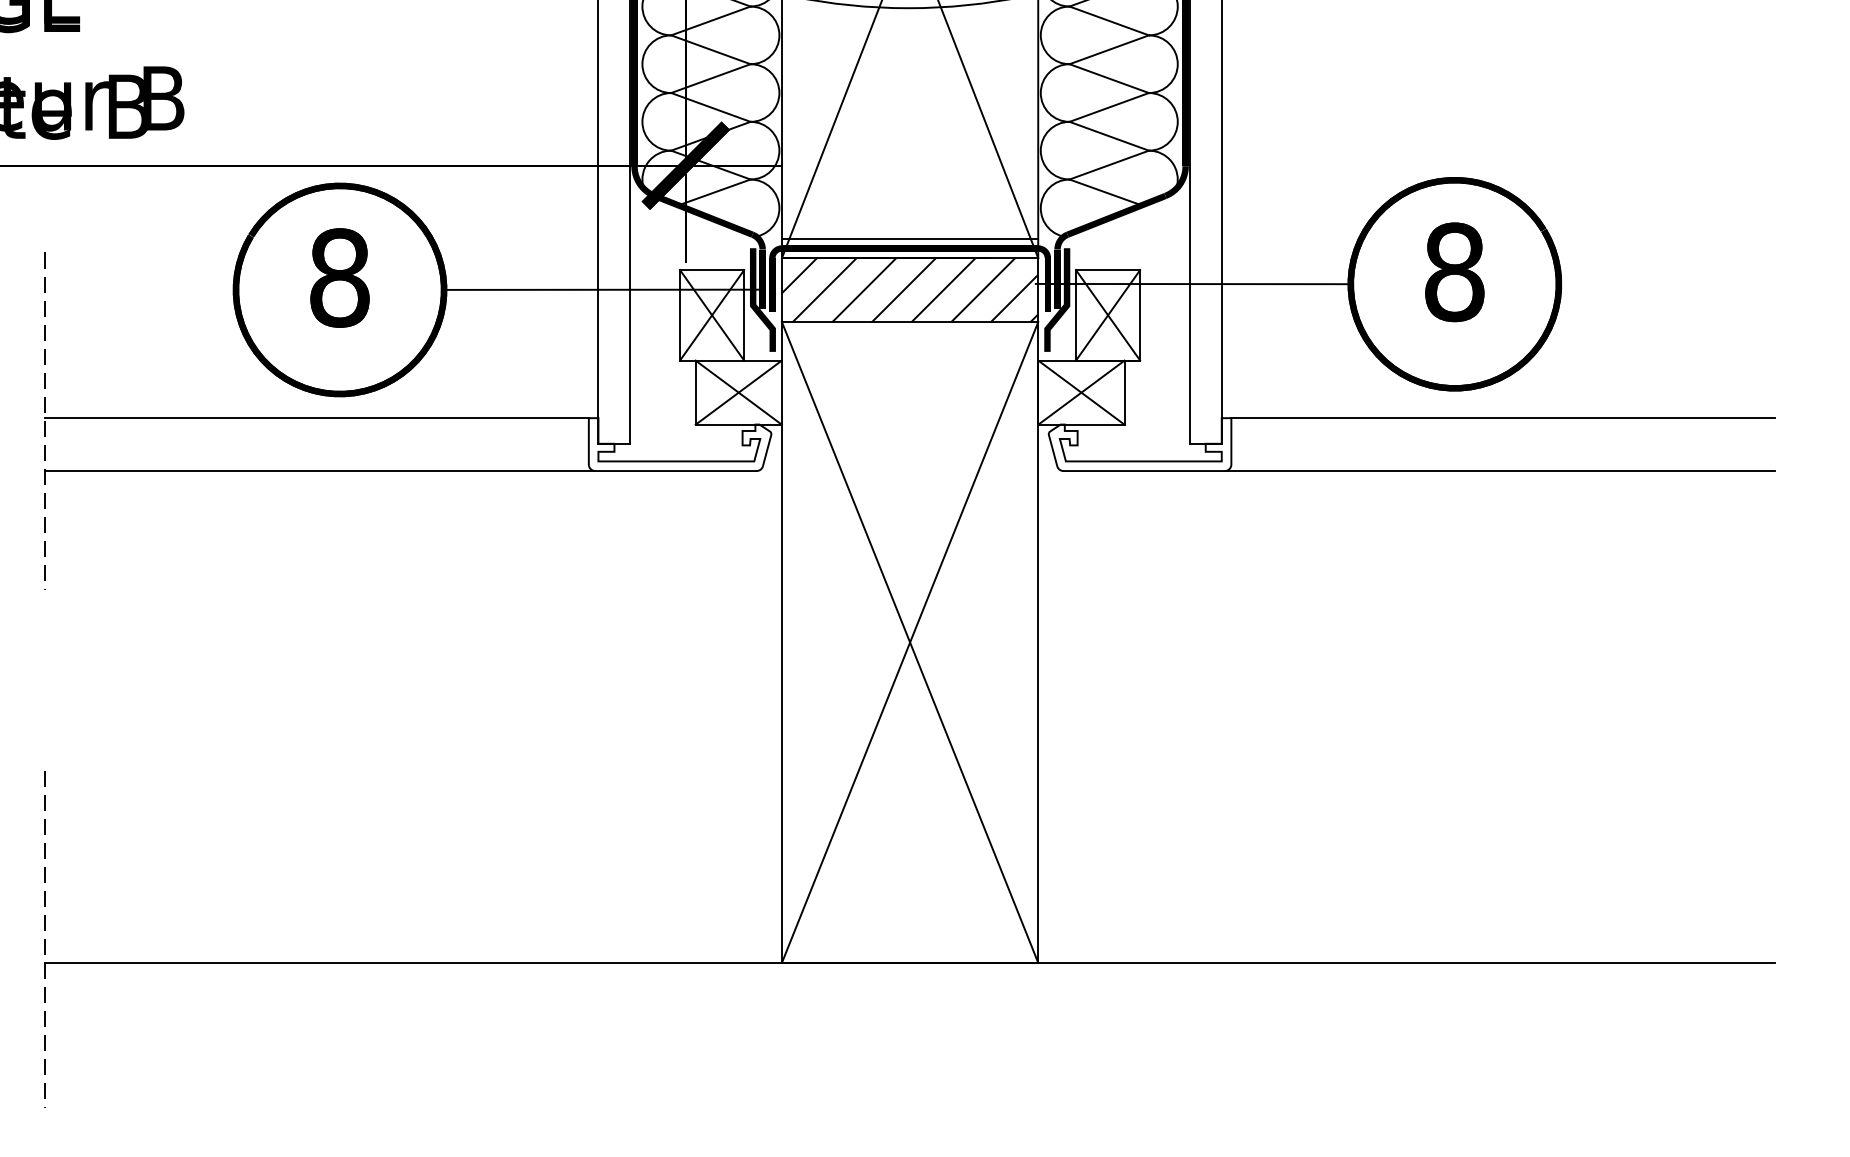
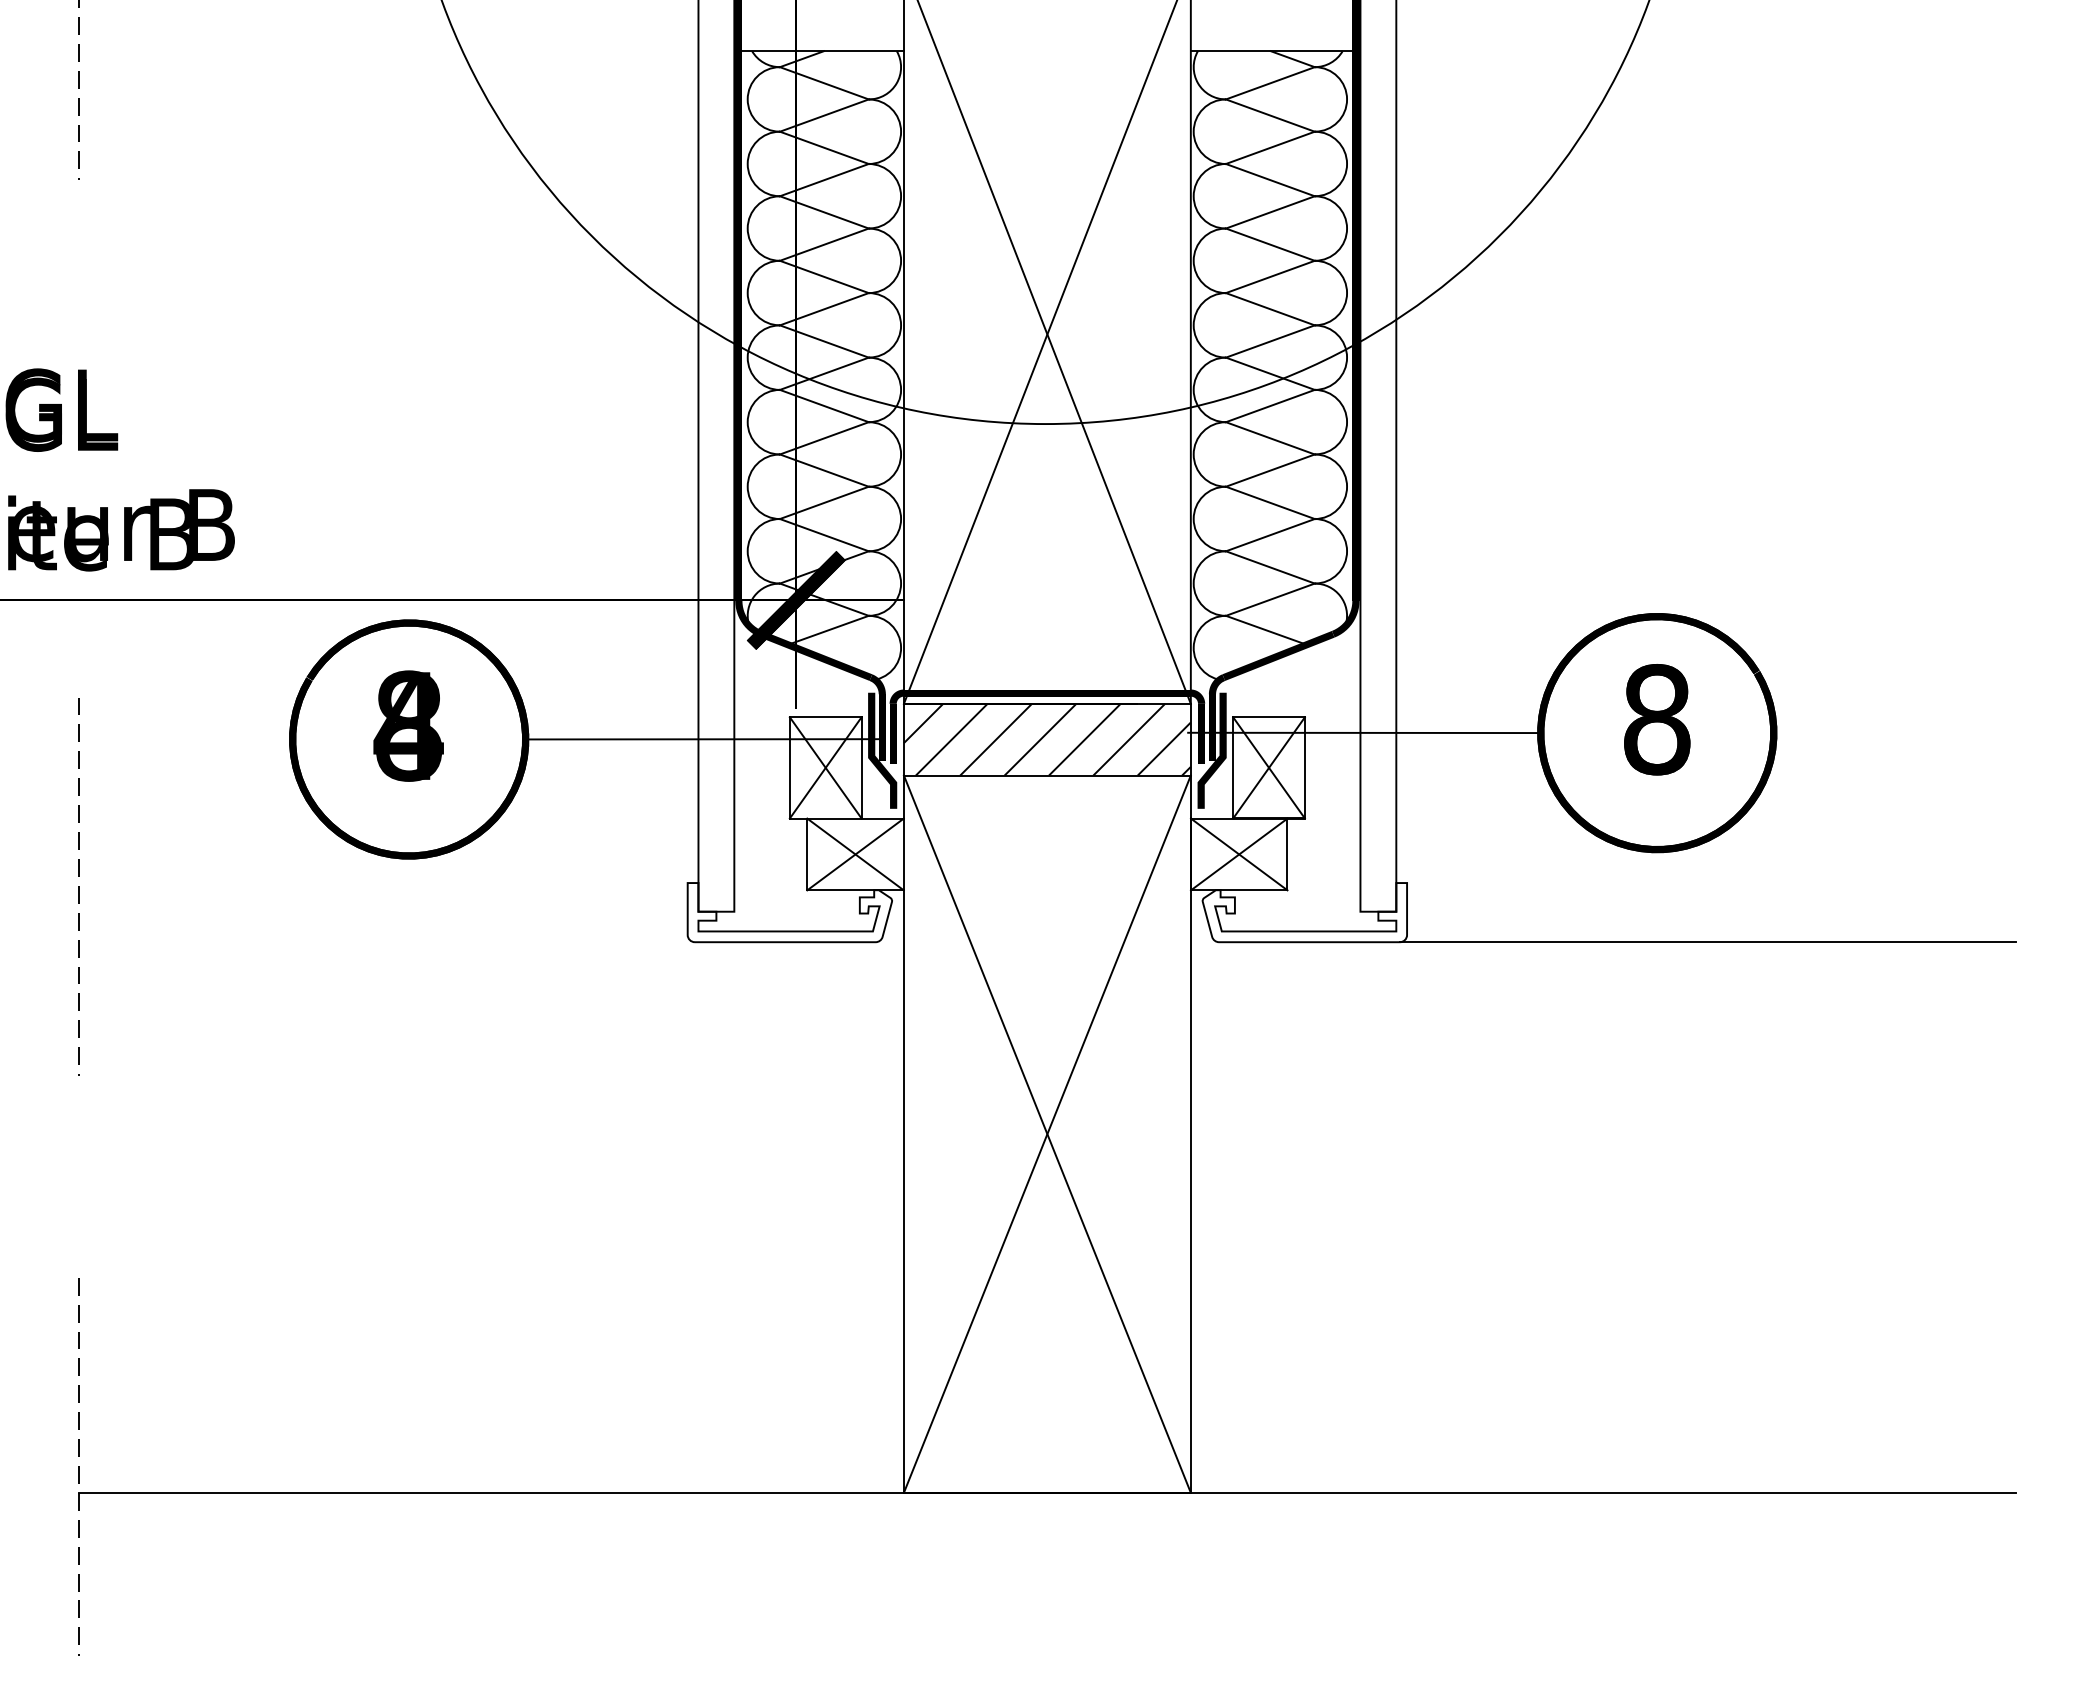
line: (909, 239) -> (1046, 682), removed
text: (339, 277) -> (408, 725), 8 -> 4
line: (317, 418) -> (383, 883), removed
line: (1503, 418) -> (1711, 883), removed
line: (319, 471) -> (386, 942), removed

